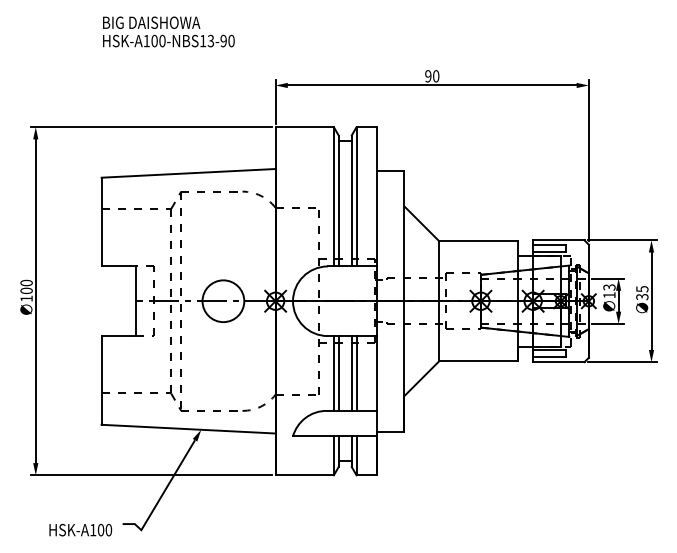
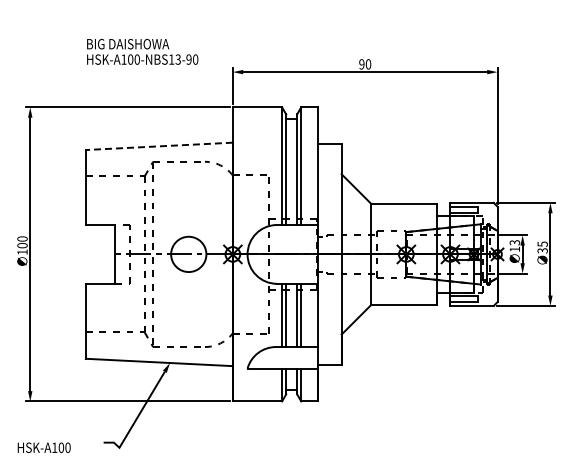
text: (168, 31) -> (142, 51), moved
line: (188, 173) -> (159, 146), solid -> dashed
text: (79, 529) -> (43, 447), moved

